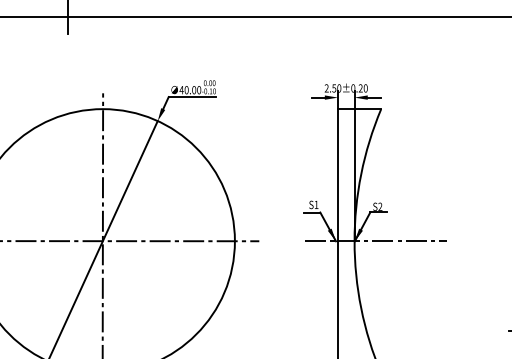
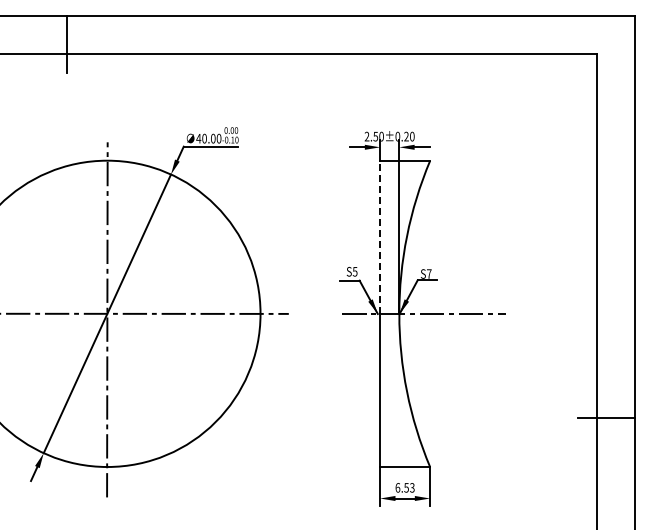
line: (338, 175) -> (380, 237), solid -> dashed
text: (315, 204) -> (354, 271), S1 -> S5
text: (380, 206) -> (429, 273), S2 -> S7

